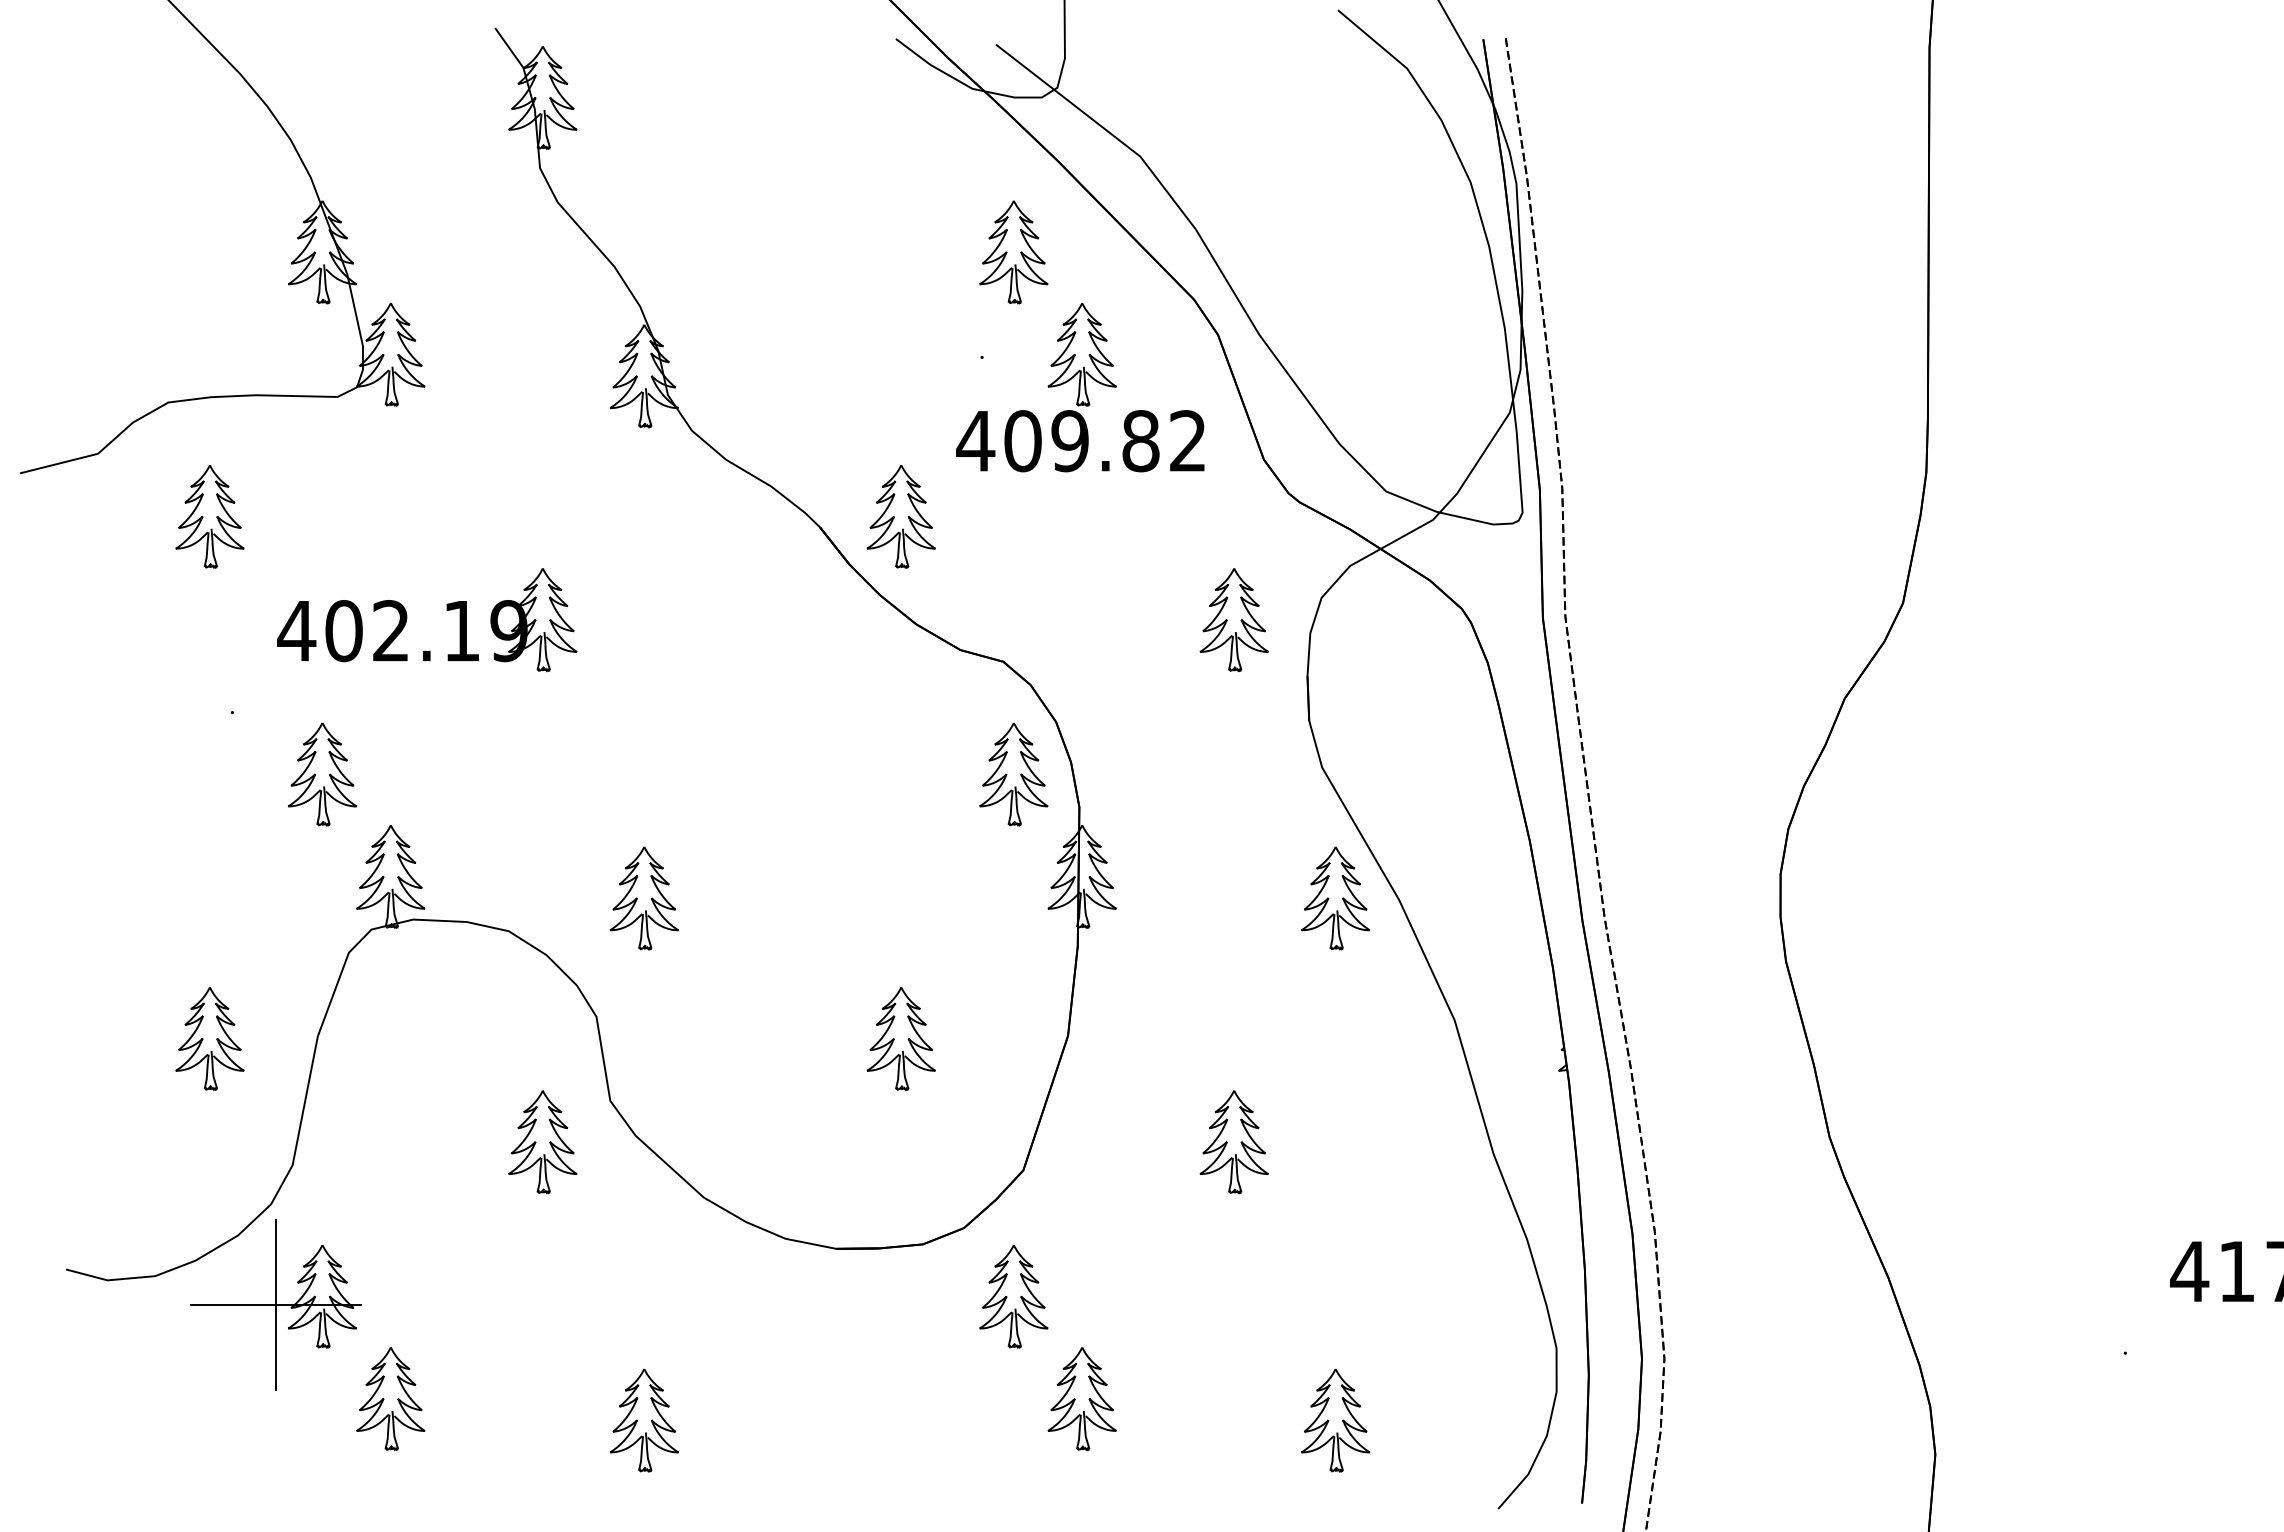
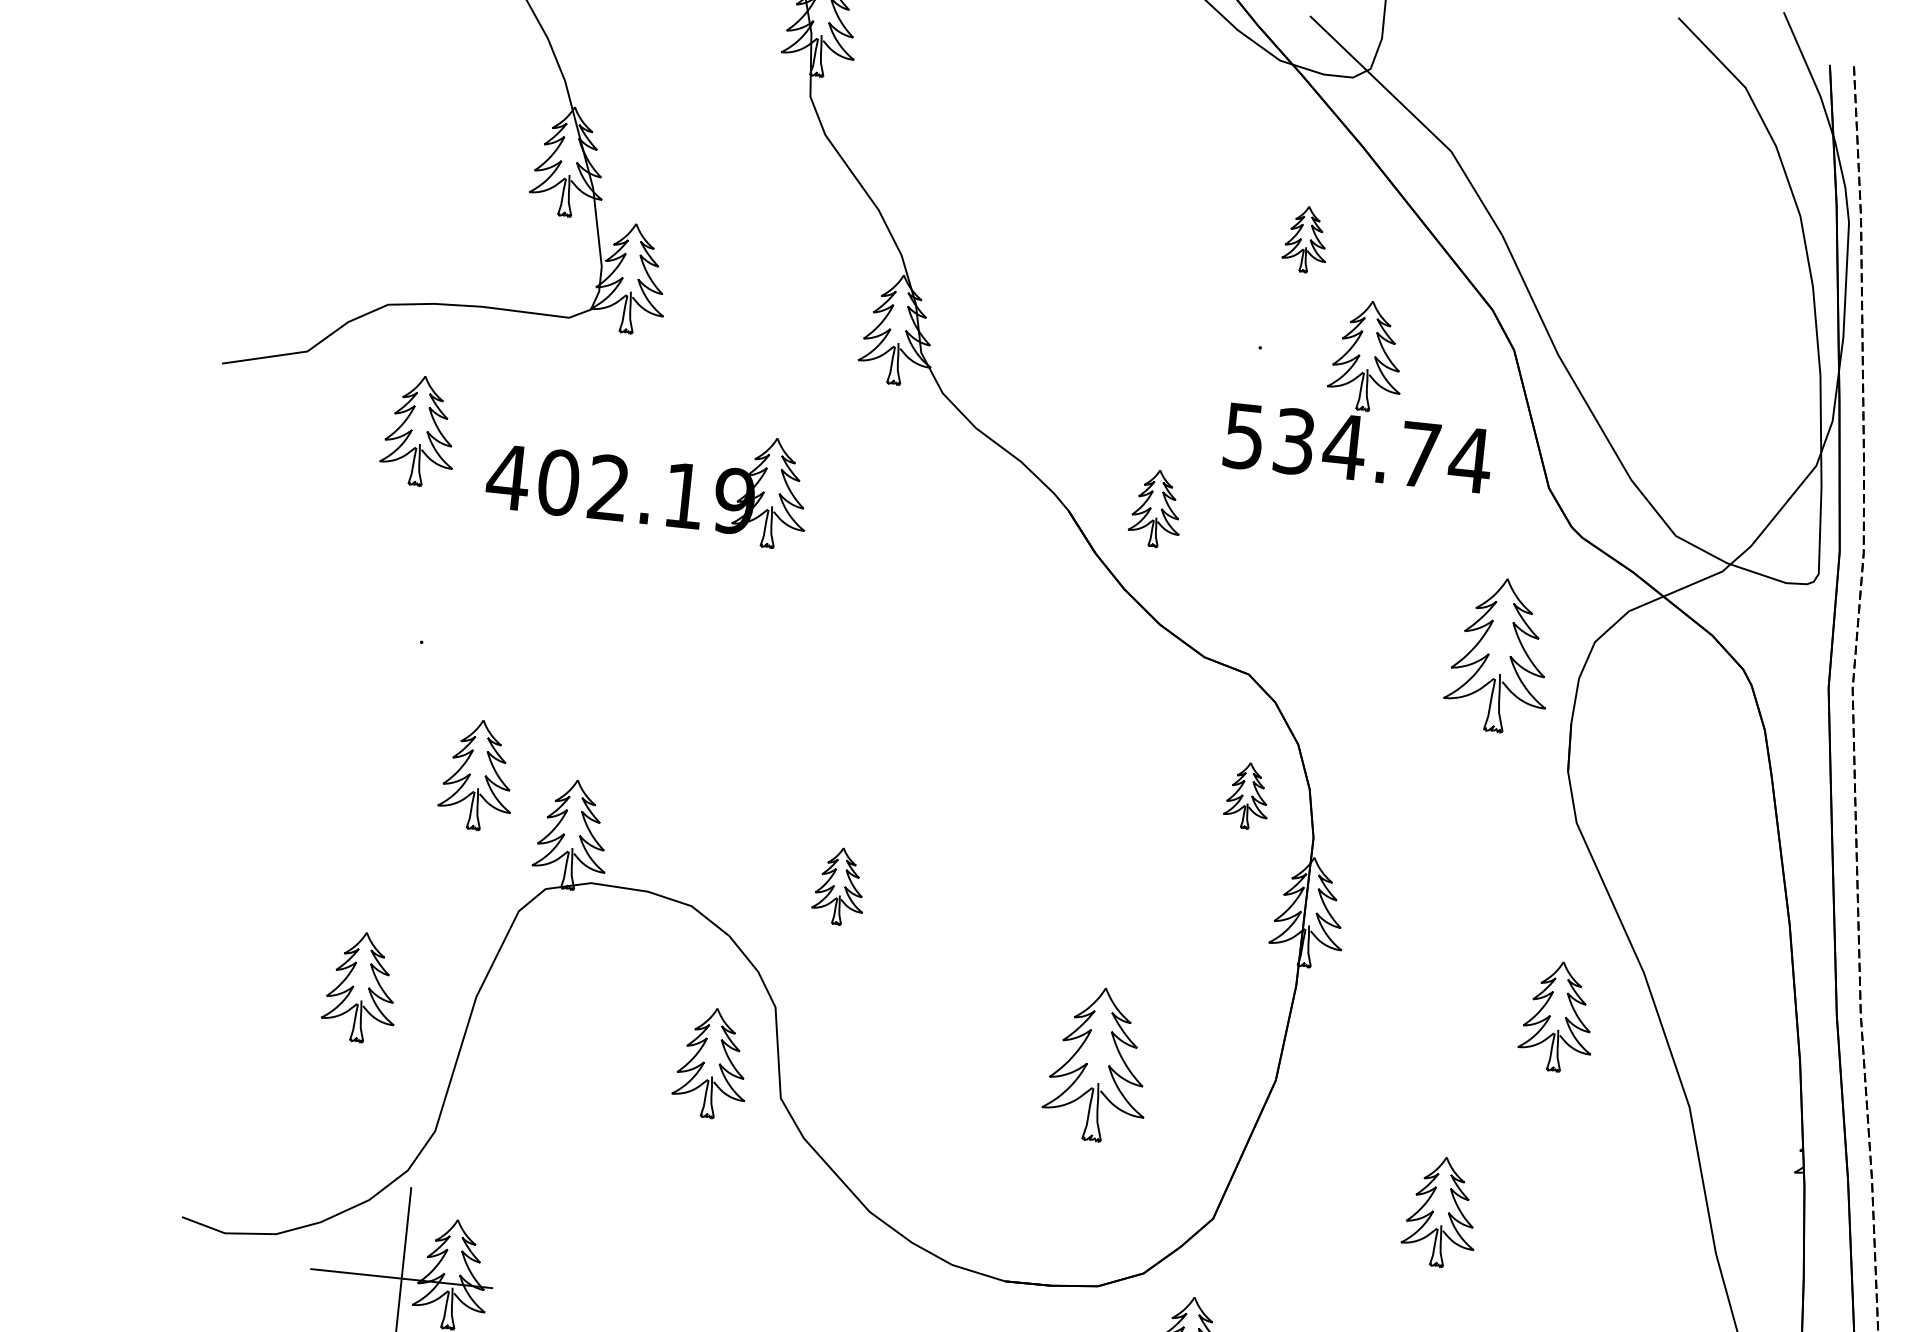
part: (1013, 252) -> (1305, 239), size x0.6
text: (1081, 441) -> (1356, 448), 409.82 -> 534.74
part: (900, 516) -> (1155, 508), size x0.7
part: (407, 618) -> (627, 476), moved
part: (1233, 620) -> (1498, 656), size x1.4
part: (322, 774) -> (477, 775), moved
part: (1013, 774) -> (1246, 795), size x0.6
part: (643, 898) -> (838, 886), size x0.7
part: (1335, 898) -> (1557, 1016), moved
part: (900, 1038) -> (1097, 1064), size x1.4
part: (542, 1142) -> (711, 1063), moved

